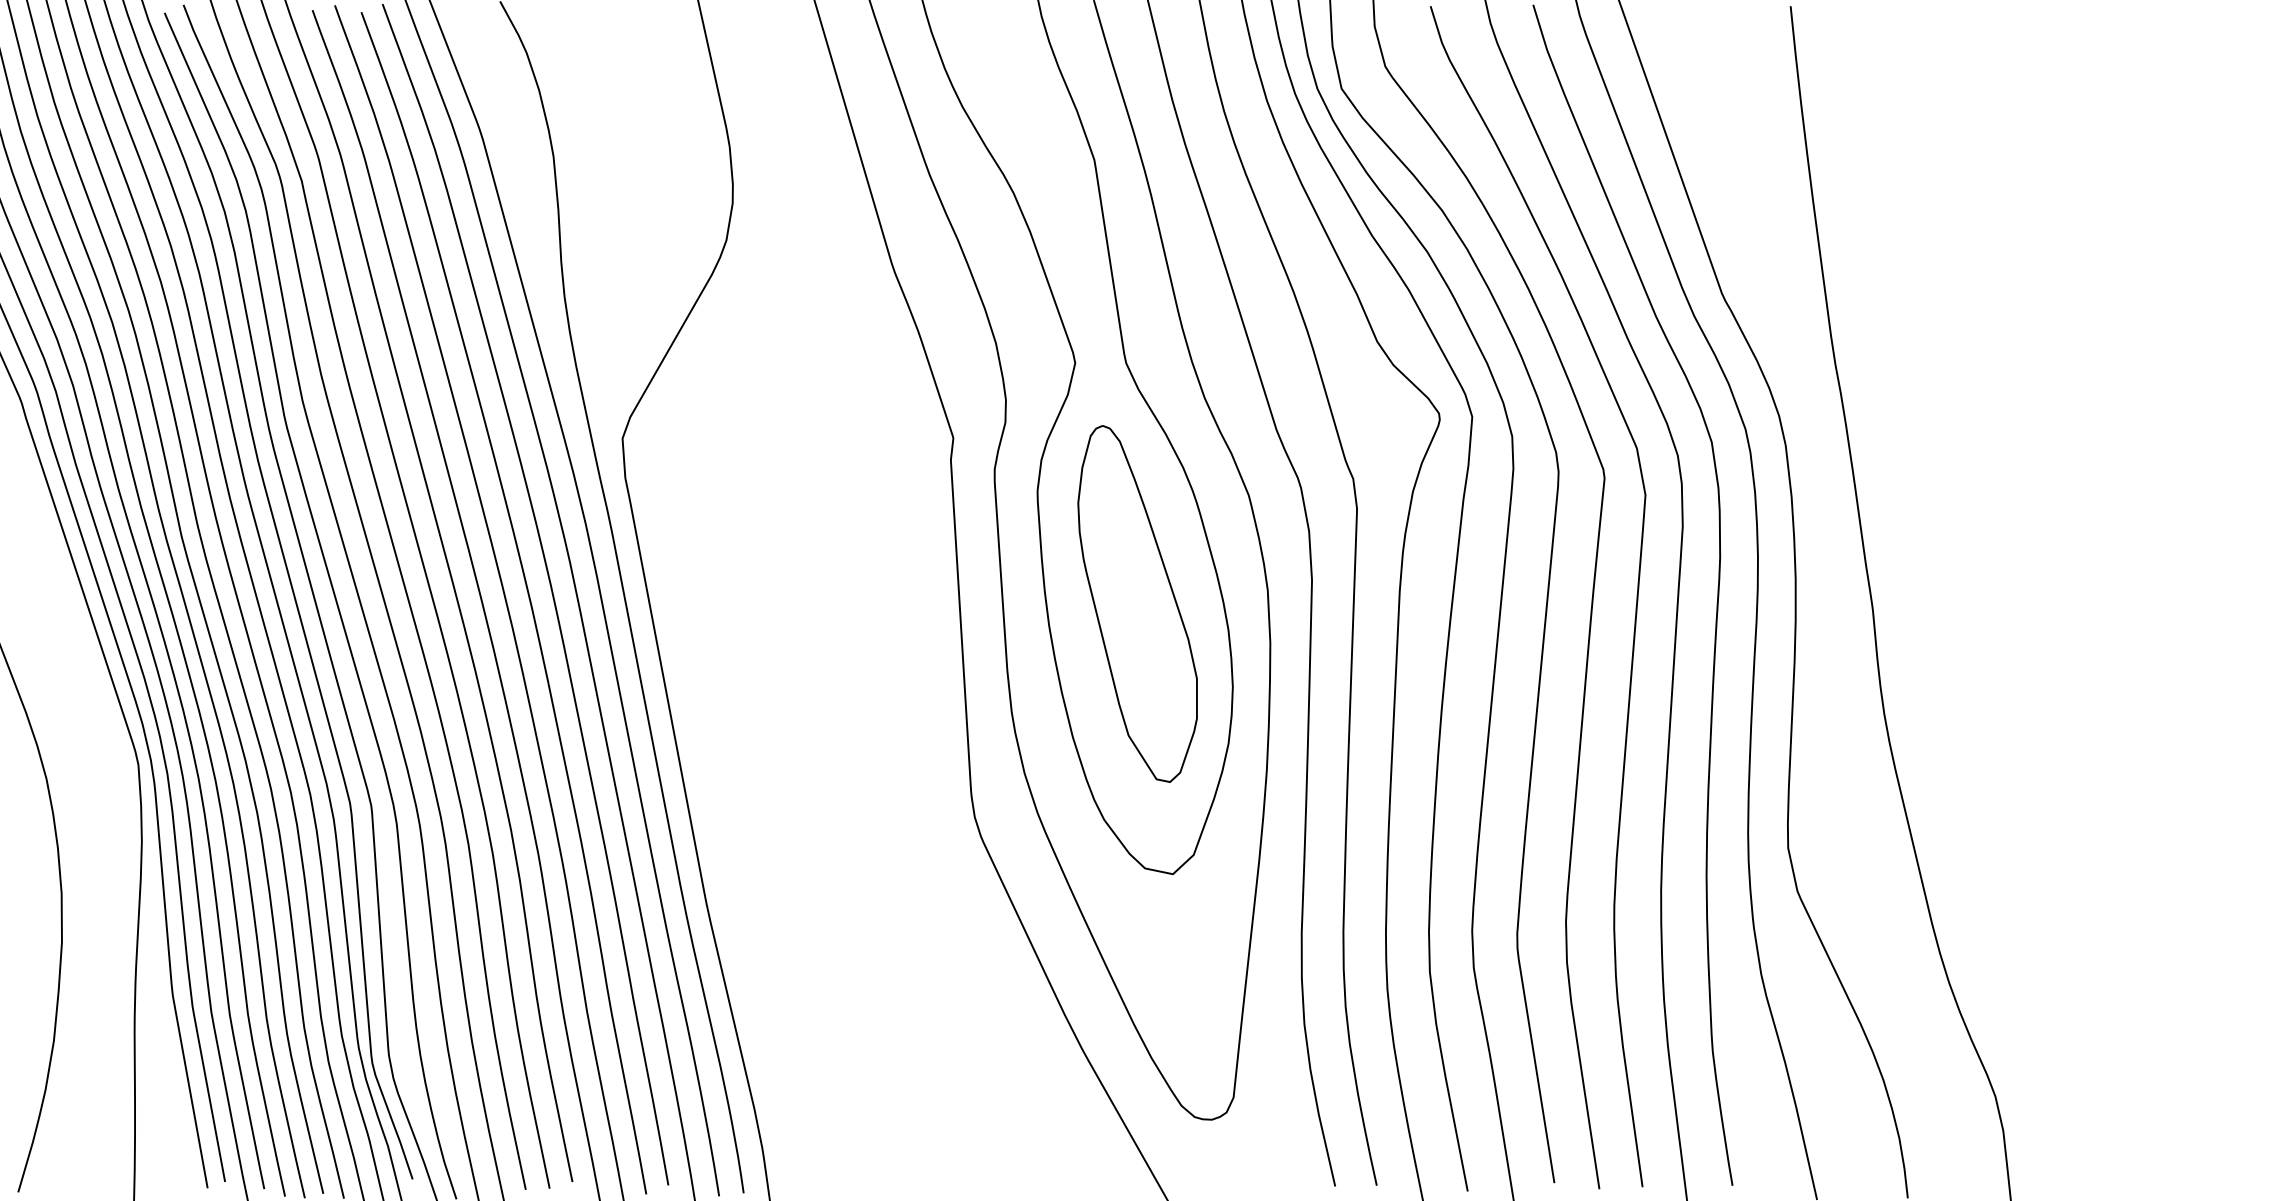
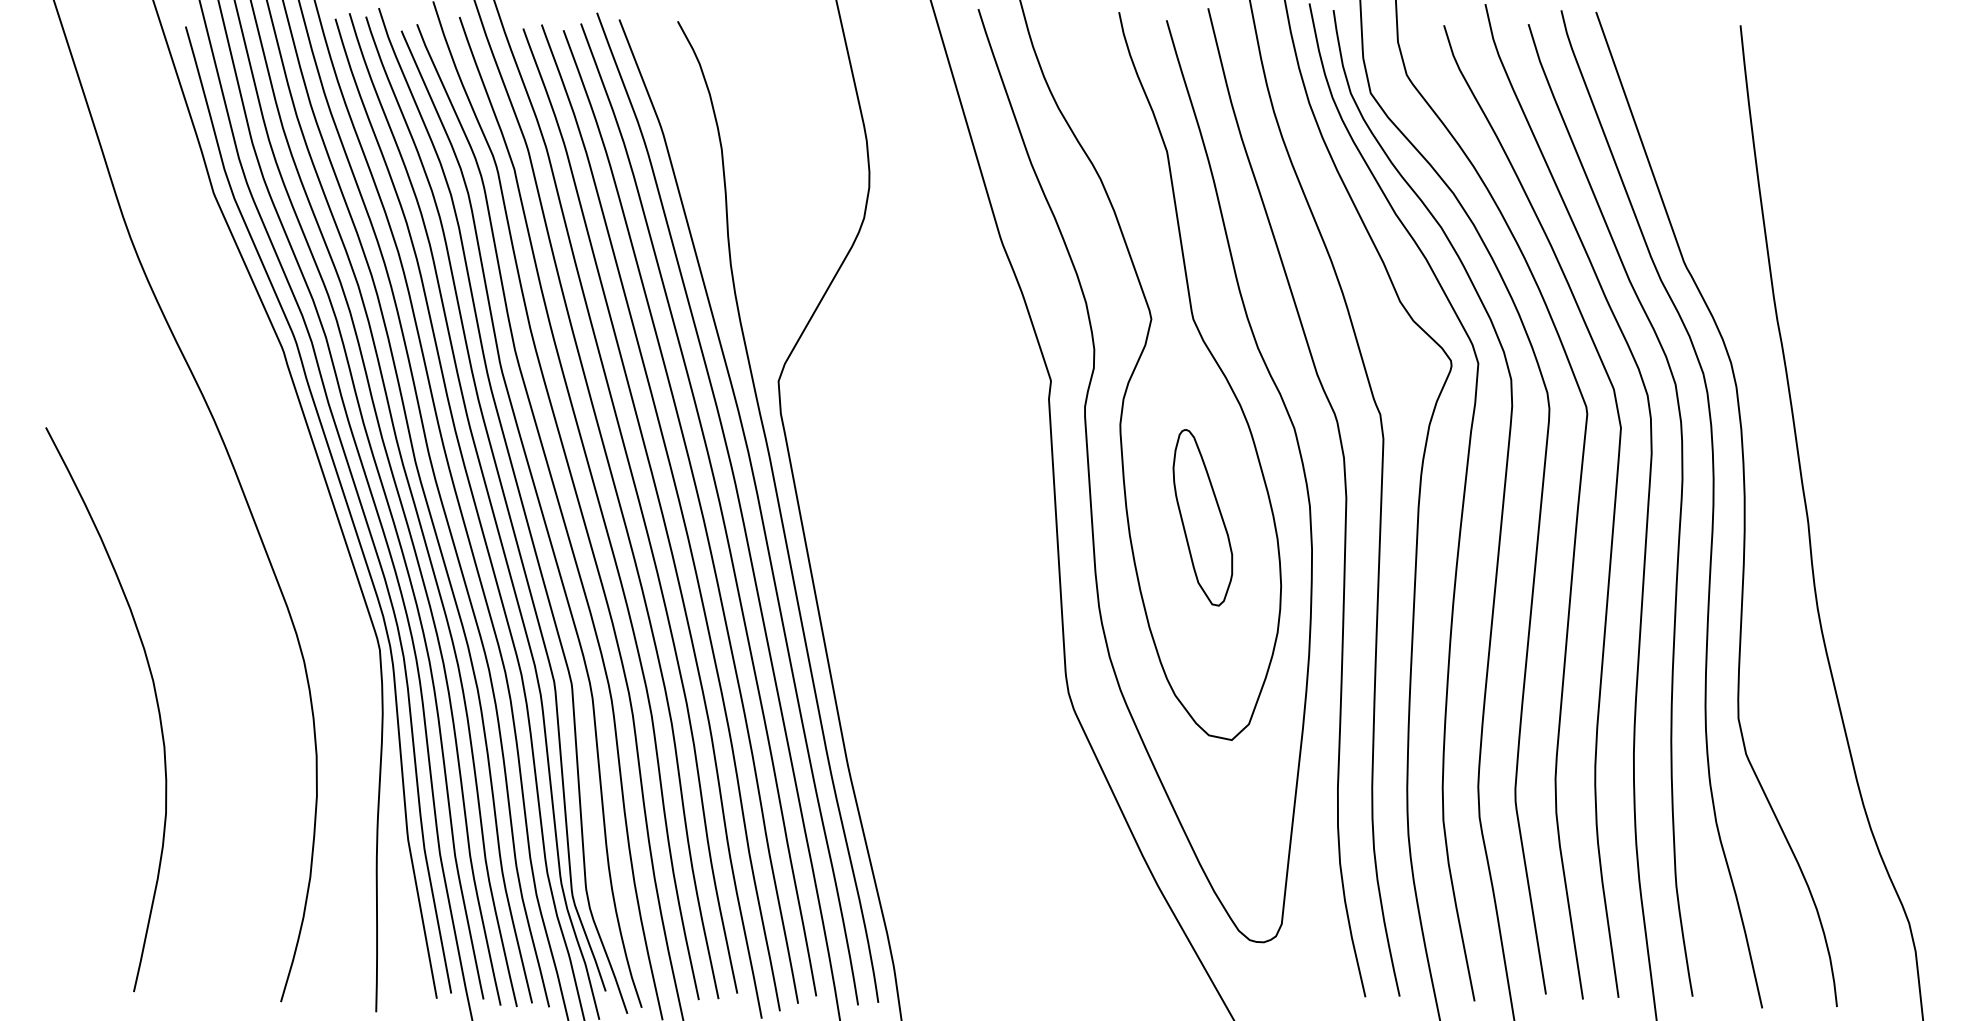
part: (1137, 603) -> (1202, 517), size x0.6

